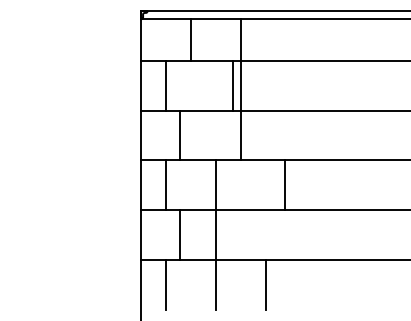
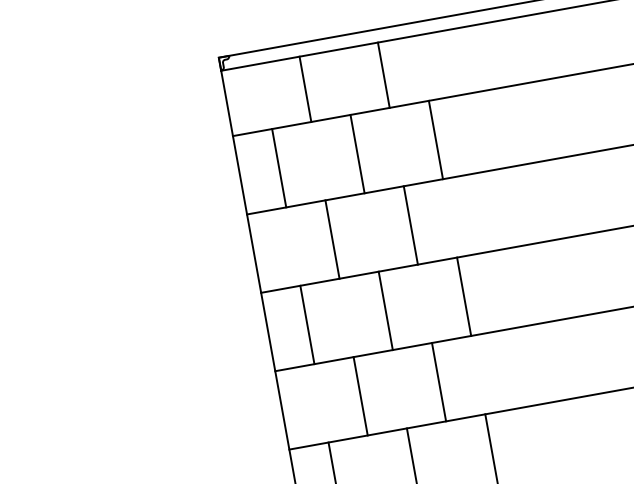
line: (232, 85) -> (356, 153), moved
line: (240, 85) -> (435, 139), moved
line: (179, 135) -> (331, 239), moved
line: (284, 185) -> (463, 296), moved
line: (179, 235) -> (360, 396), moved
line: (215, 235) -> (438, 382), moved

